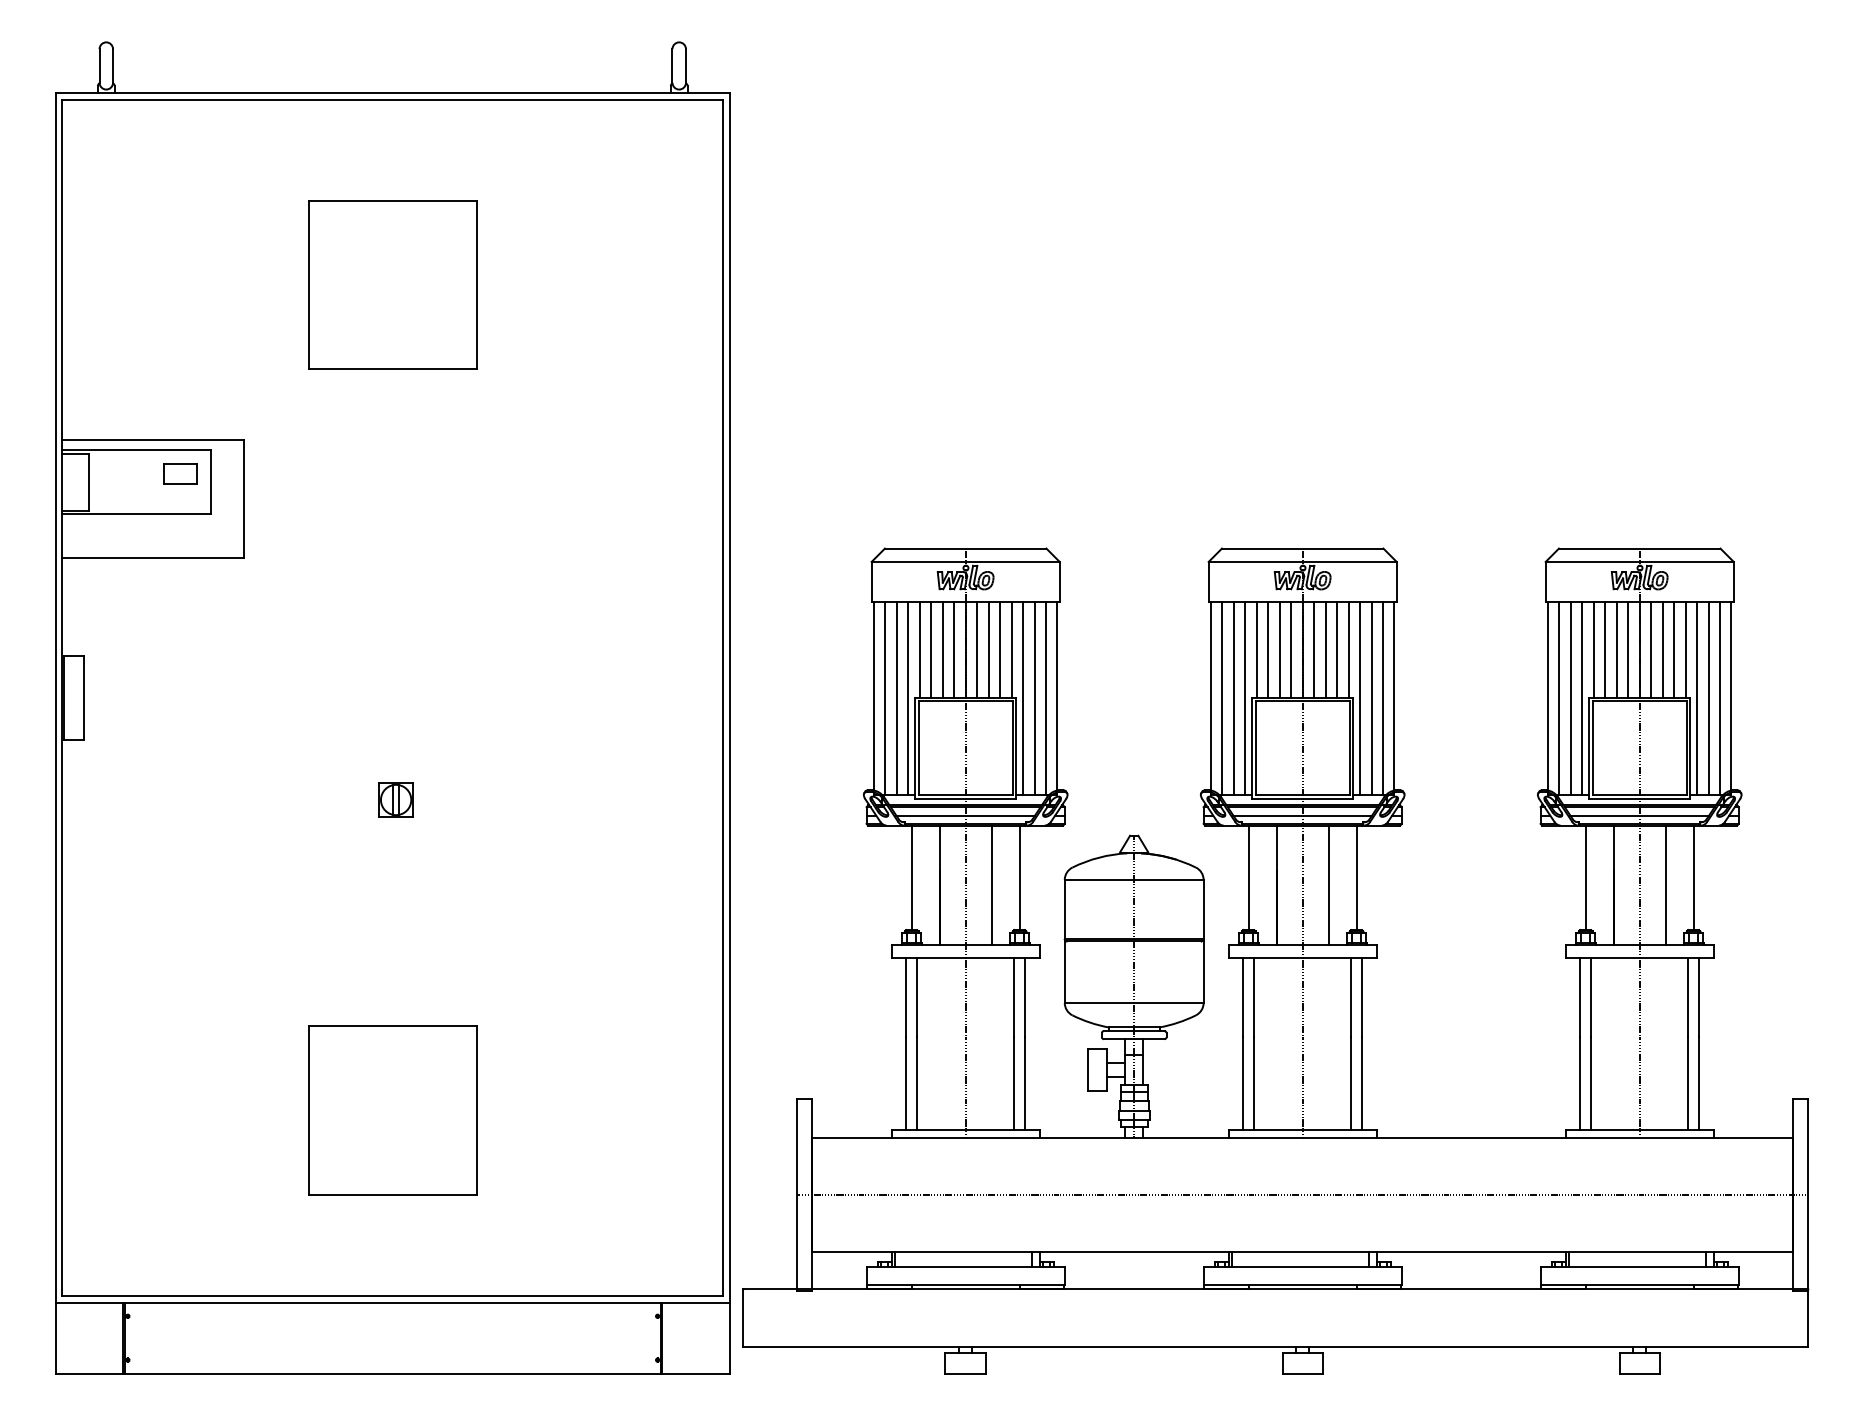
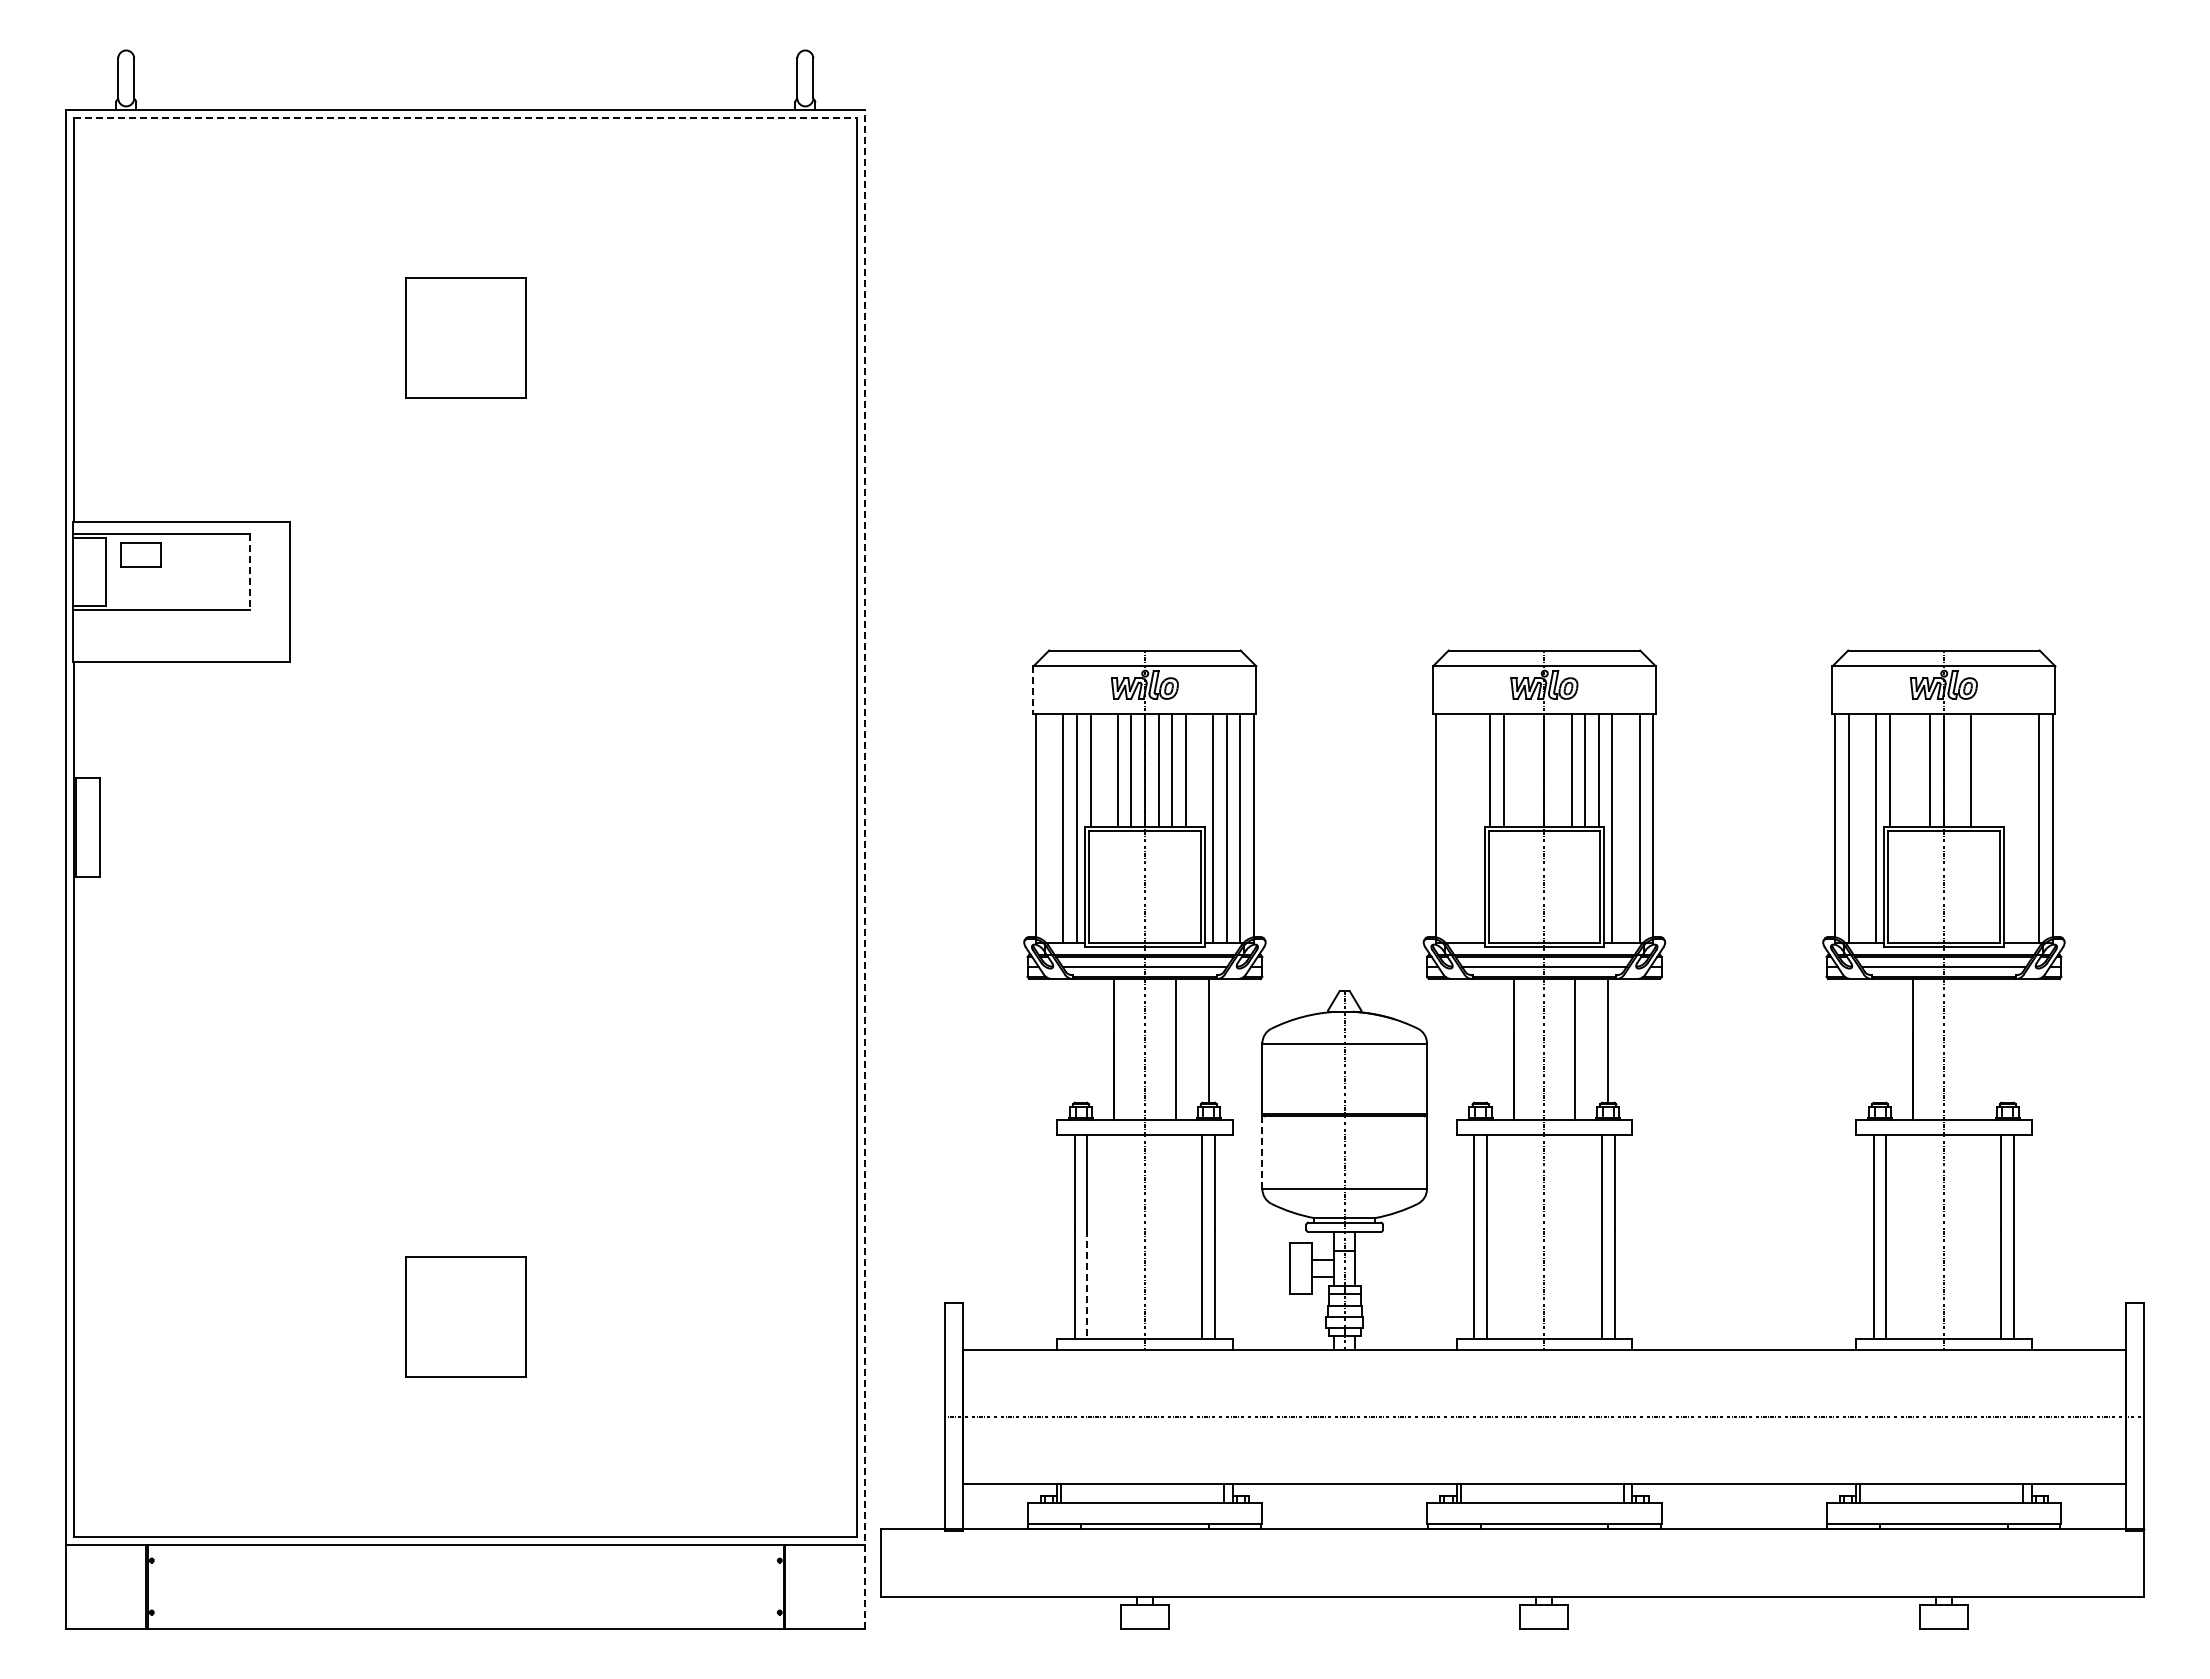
line: (392, 99) -> (465, 118), solid -> dashed
part: (392, 284) -> (465, 337), size x0.6
part: (179, 473) -> (140, 554), moved
line: (211, 481) -> (250, 571), solid -> dashed
line: (871, 582) -> (1033, 690), solid -> dashed
line: (931, 649) -> (1104, 770), removed
line: (1011, 649) -> (1199, 770), removed
line: (1279, 649) -> (1517, 770), removed
line: (1290, 649) -> (1530, 770), removed
line: (1314, 649) -> (1558, 770), removed
line: (1605, 649) -> (1903, 770), removed
line: (1616, 649) -> (1916, 770), removed
line: (1651, 649) -> (1957, 770), removed
line: (1673, 649) -> (1984, 770), removed
line: (1685, 649) -> (1998, 770), removed
line: (885, 697) -> (1049, 827), removed
line: (1222, 697) -> (1449, 827), removed
line: (1233, 697) -> (1462, 827), removed
line: (1245, 697) -> (1476, 827), removed
line: (1371, 697) -> (1626, 827), removed
line: (1571, 697) -> (1862, 827), removed
line: (1696, 697) -> (2011, 827), removed
line: (1708, 697) -> (2025, 827), removed
line: (729, 732) -> (865, 868), solid -> dashed
part: (395, 799) -> (469, 948), removed
line: (912, 877) -> (1081, 1040), removed
line: (1248, 877) -> (1480, 1040), removed
line: (1586, 877) -> (1880, 1040), removed
line: (1693, 877) -> (2007, 1040), removed
line: (1665, 885) -> (1974, 1049), removed
line: (1064, 972) -> (1262, 1152), solid -> dashed
line: (917, 1083) -> (1087, 1284), solid -> dashed
part: (392, 1110) -> (465, 1316), size x0.6

